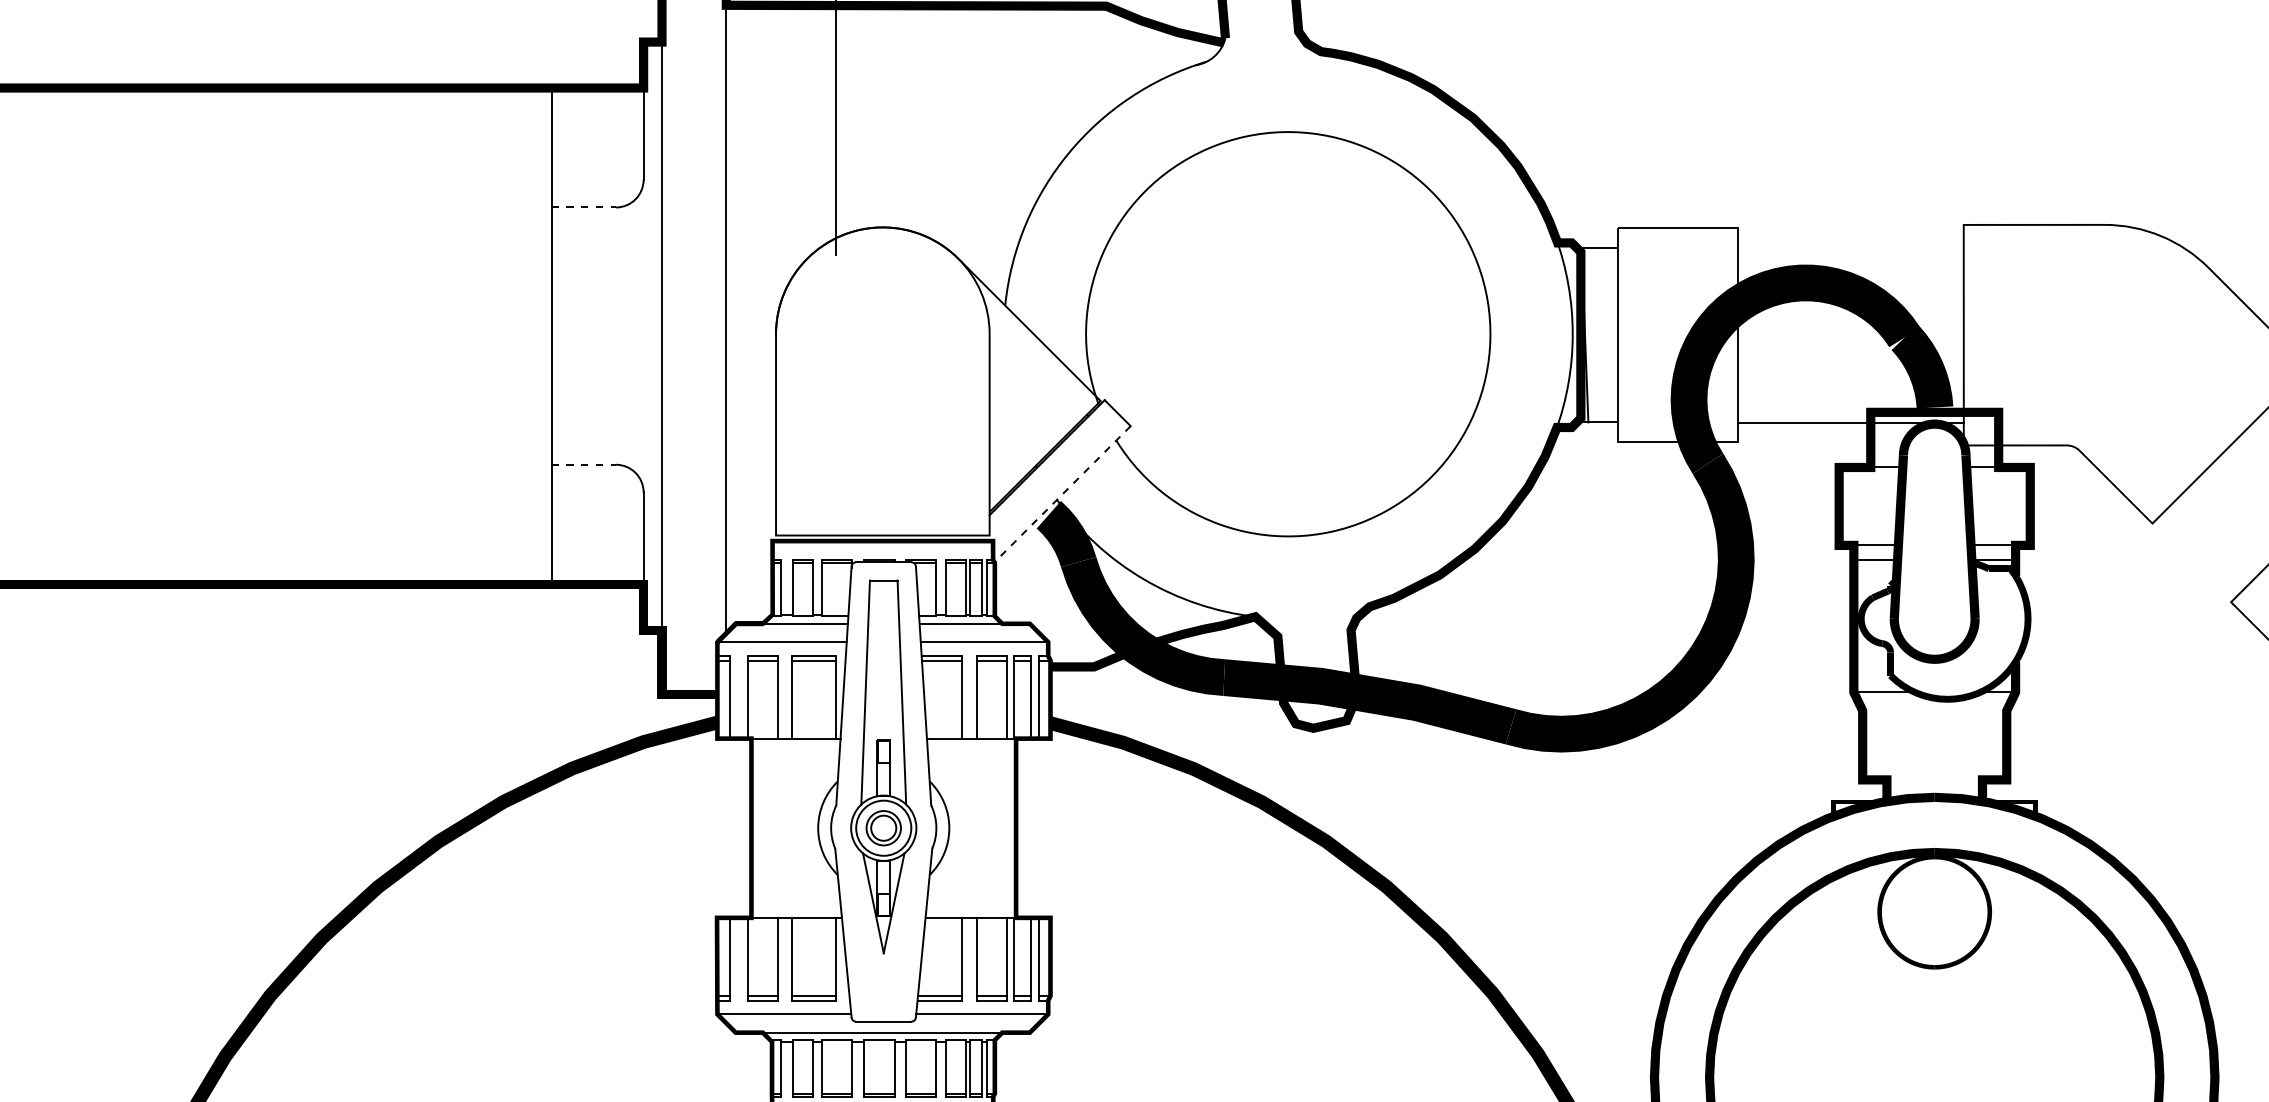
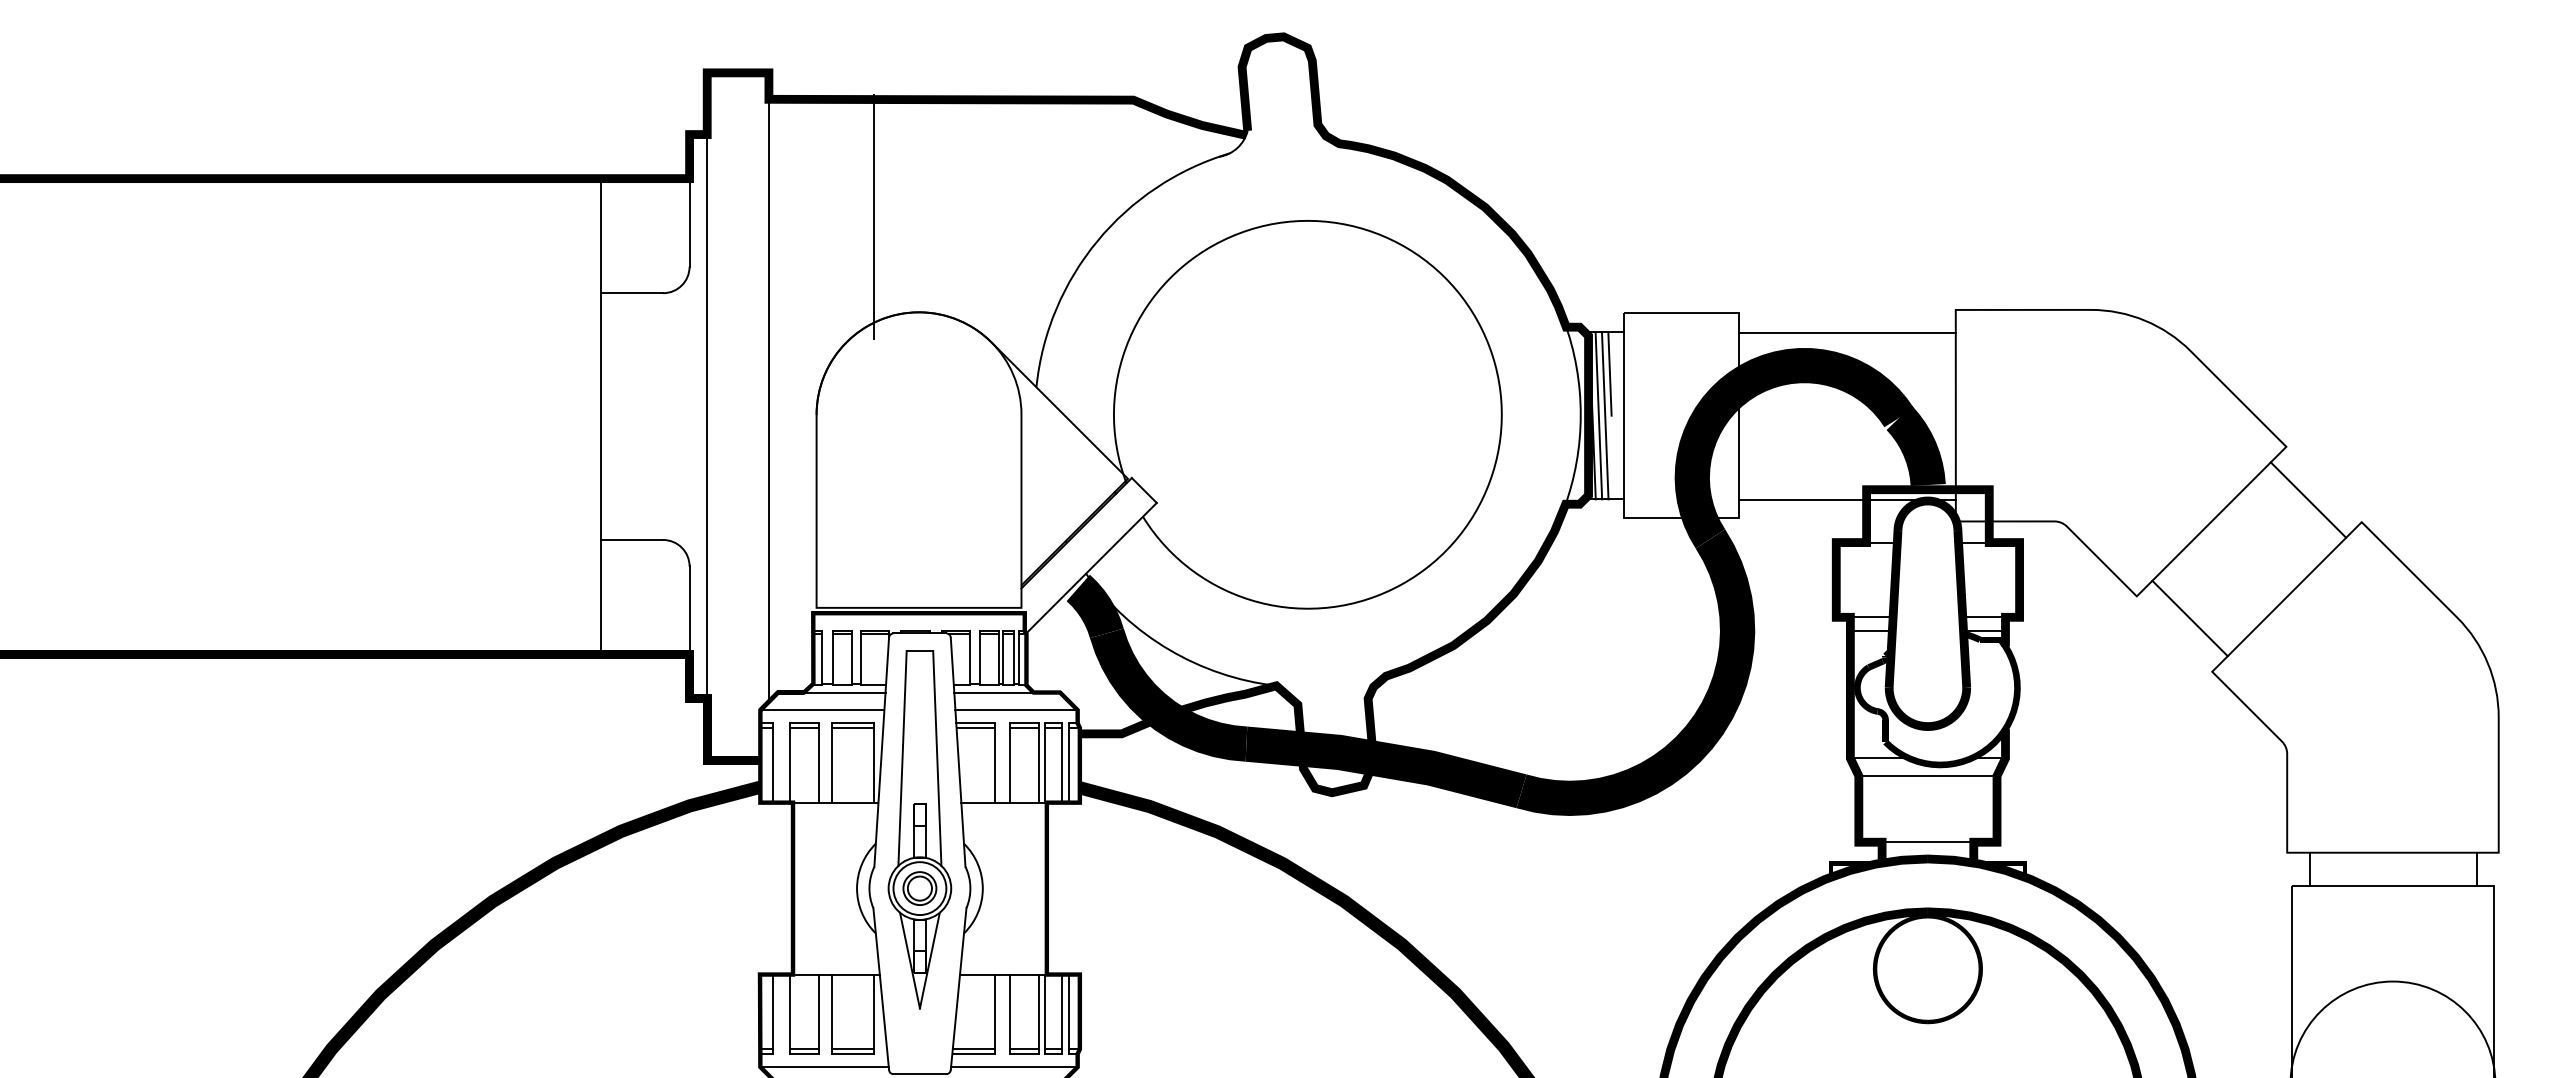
line: (584, 207) -> (632, 293), dashed -> solid
line: (1849, 248) -> (1846, 332), added
line: (1602, 291) -> (1609, 373), added
line: (1591, 334) -> (1598, 415), added
line: (1597, 334) -> (1604, 415), added
line: (584, 464) -> (632, 539), dashed -> solid
line: (1062, 494) -> (1091, 568), dashed -> solid
line: (2207, 546) -> (2189, 618), added
line: (1934, 710) -> (1927, 775), added
line: (1934, 780) -> (1927, 842), added

